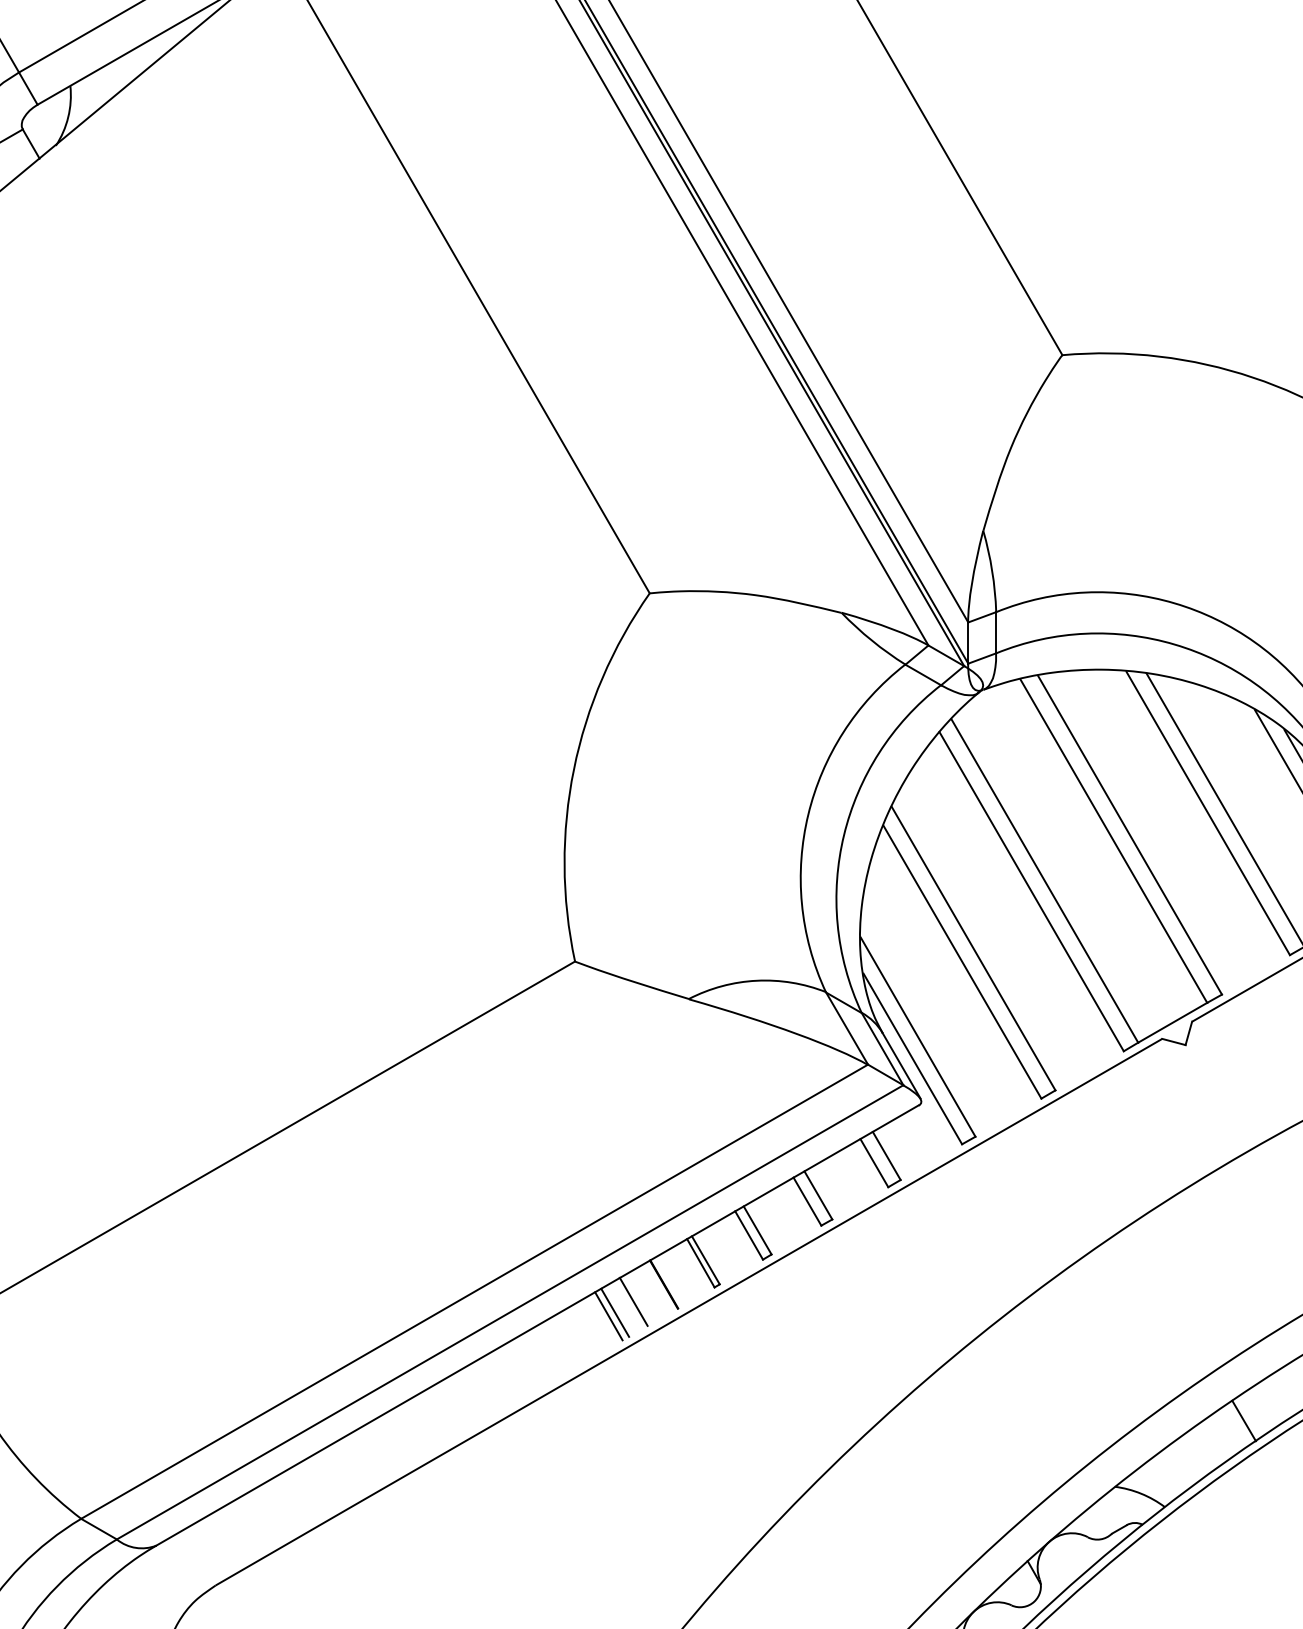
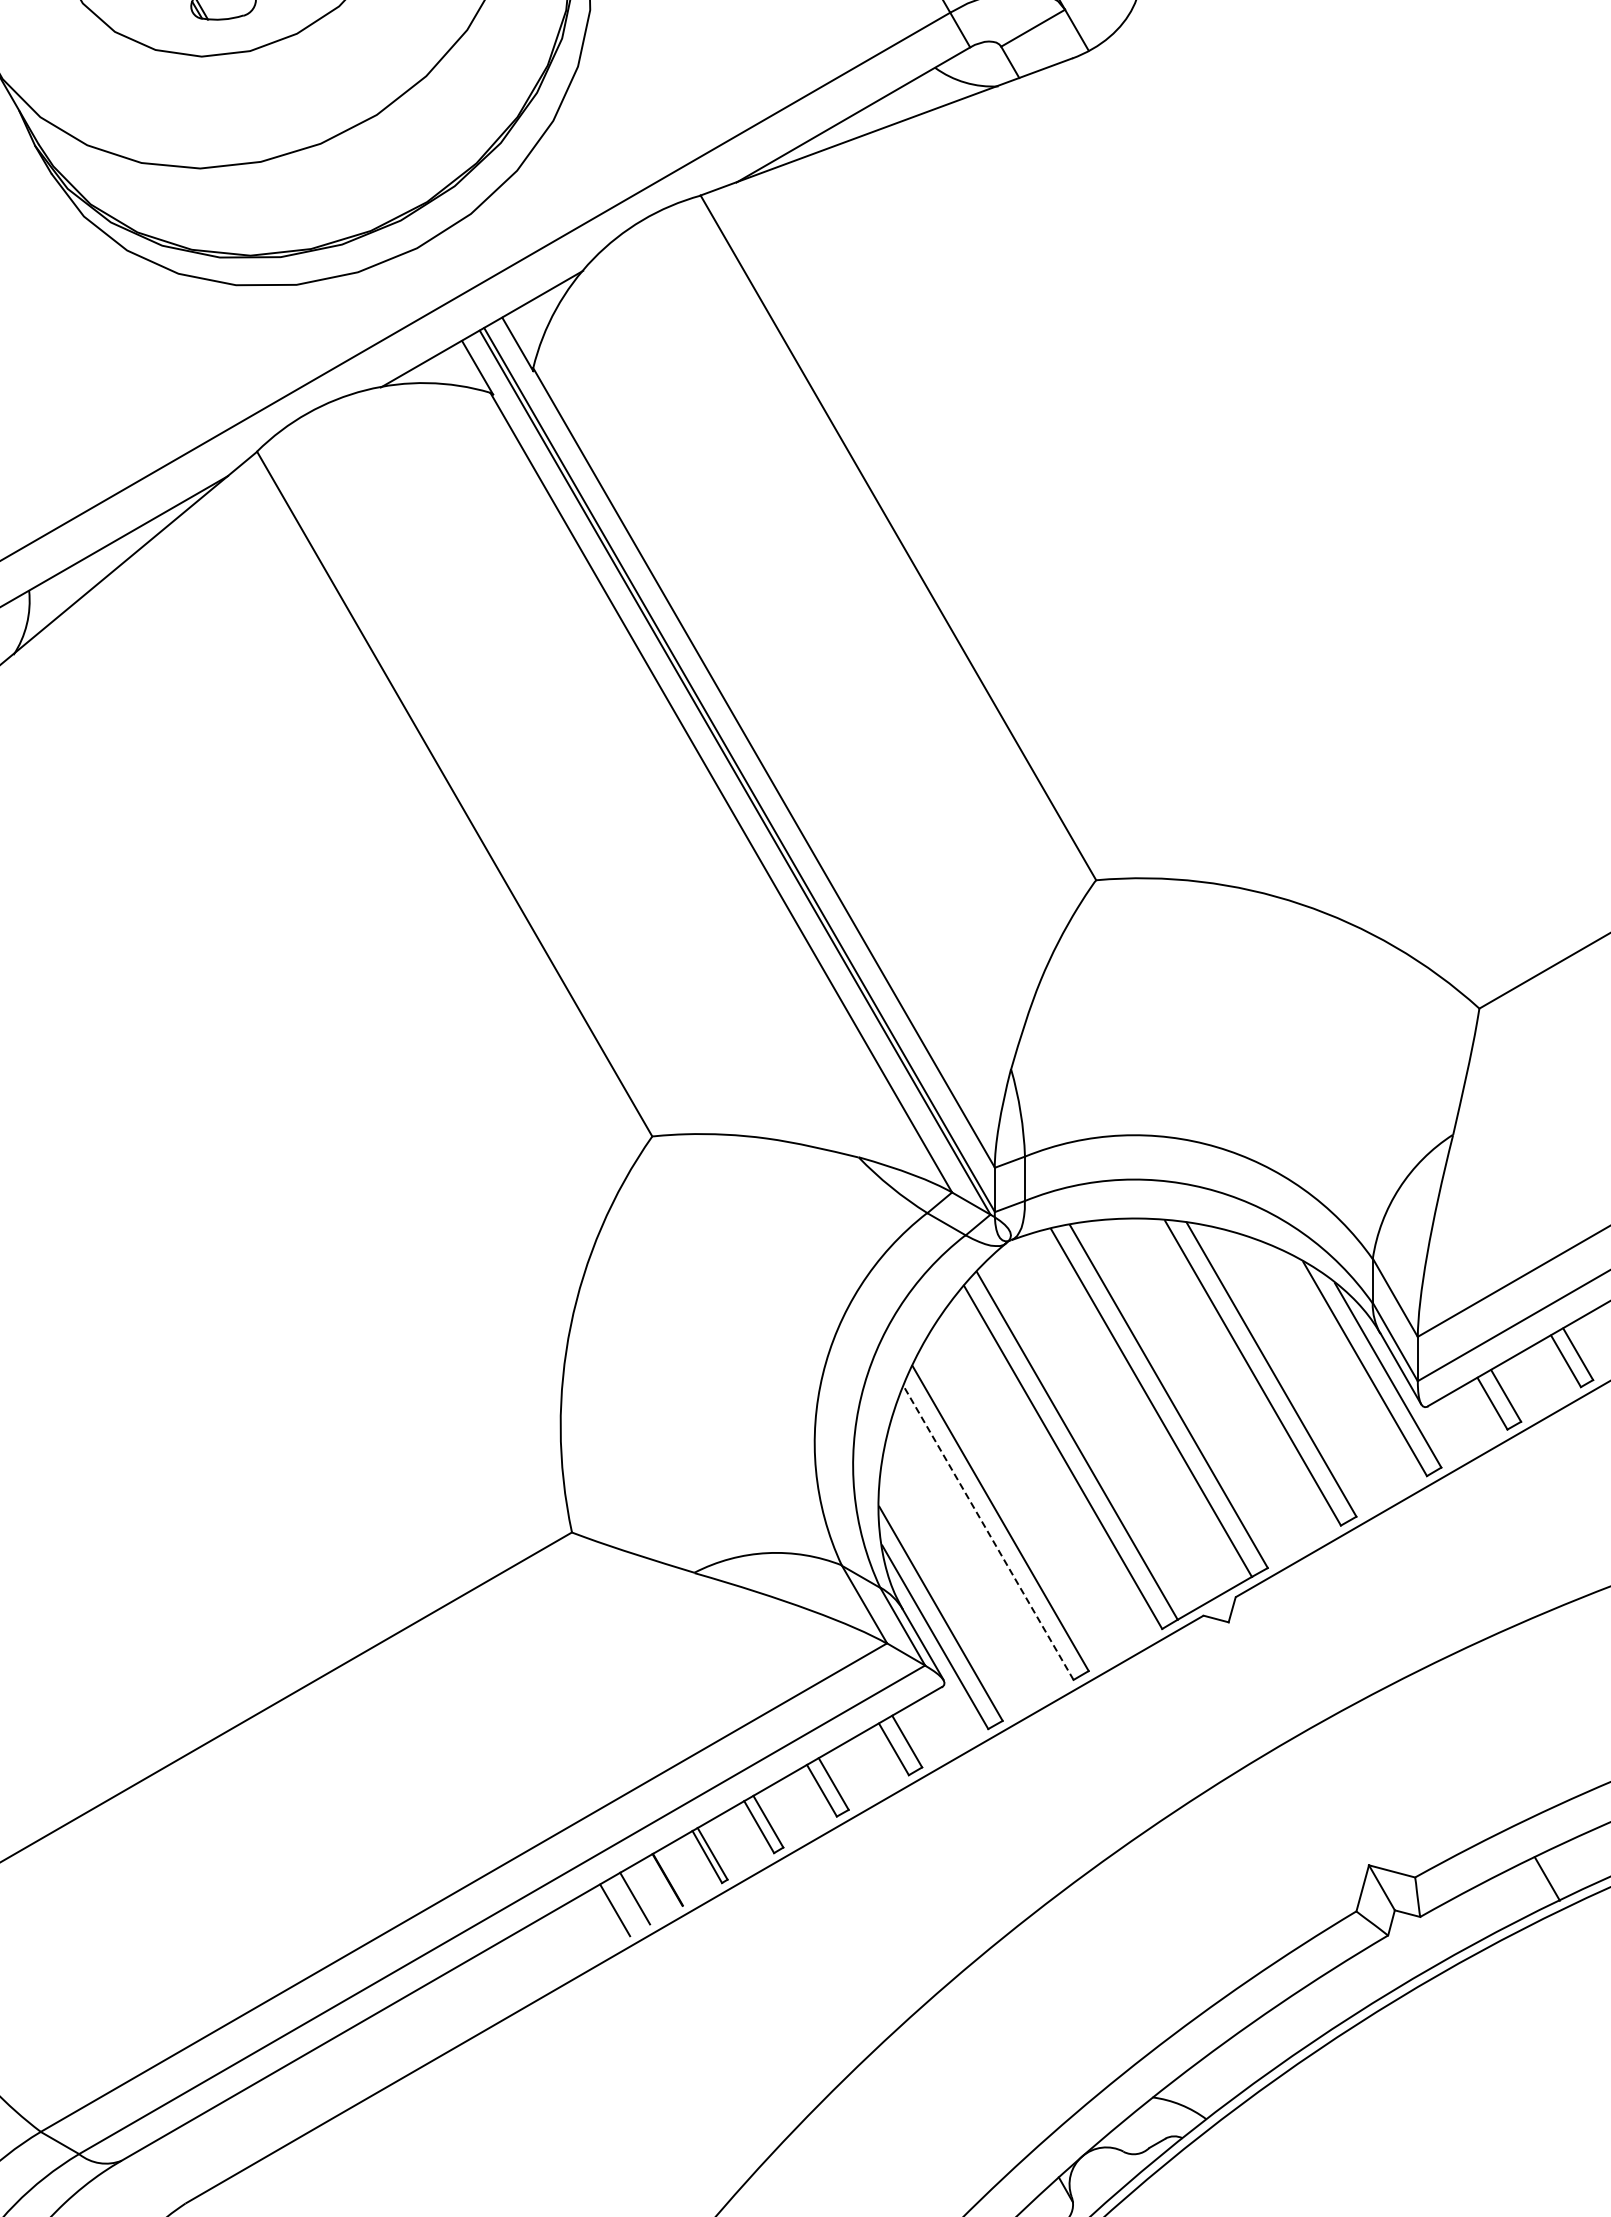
line: (962, 962) -> (988, 1533), solid -> dashed
line: (609, 1315) -> (608, 1913), removed
line: (1243, 1420) -> (1291, 2026), removed

